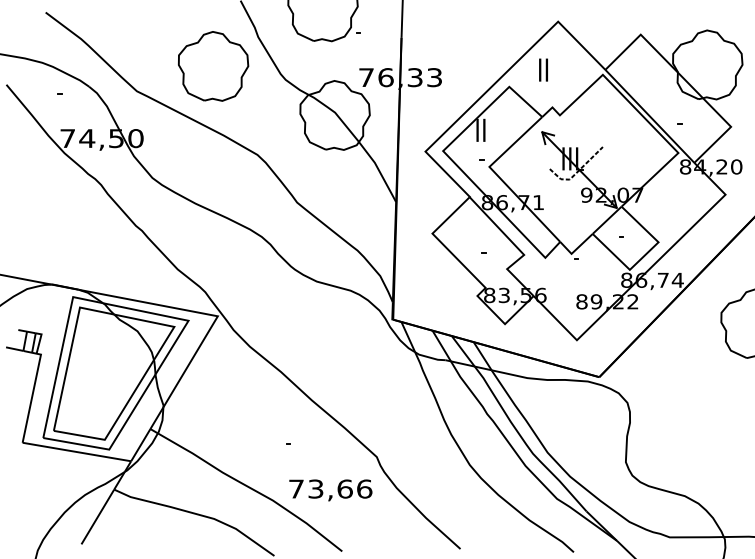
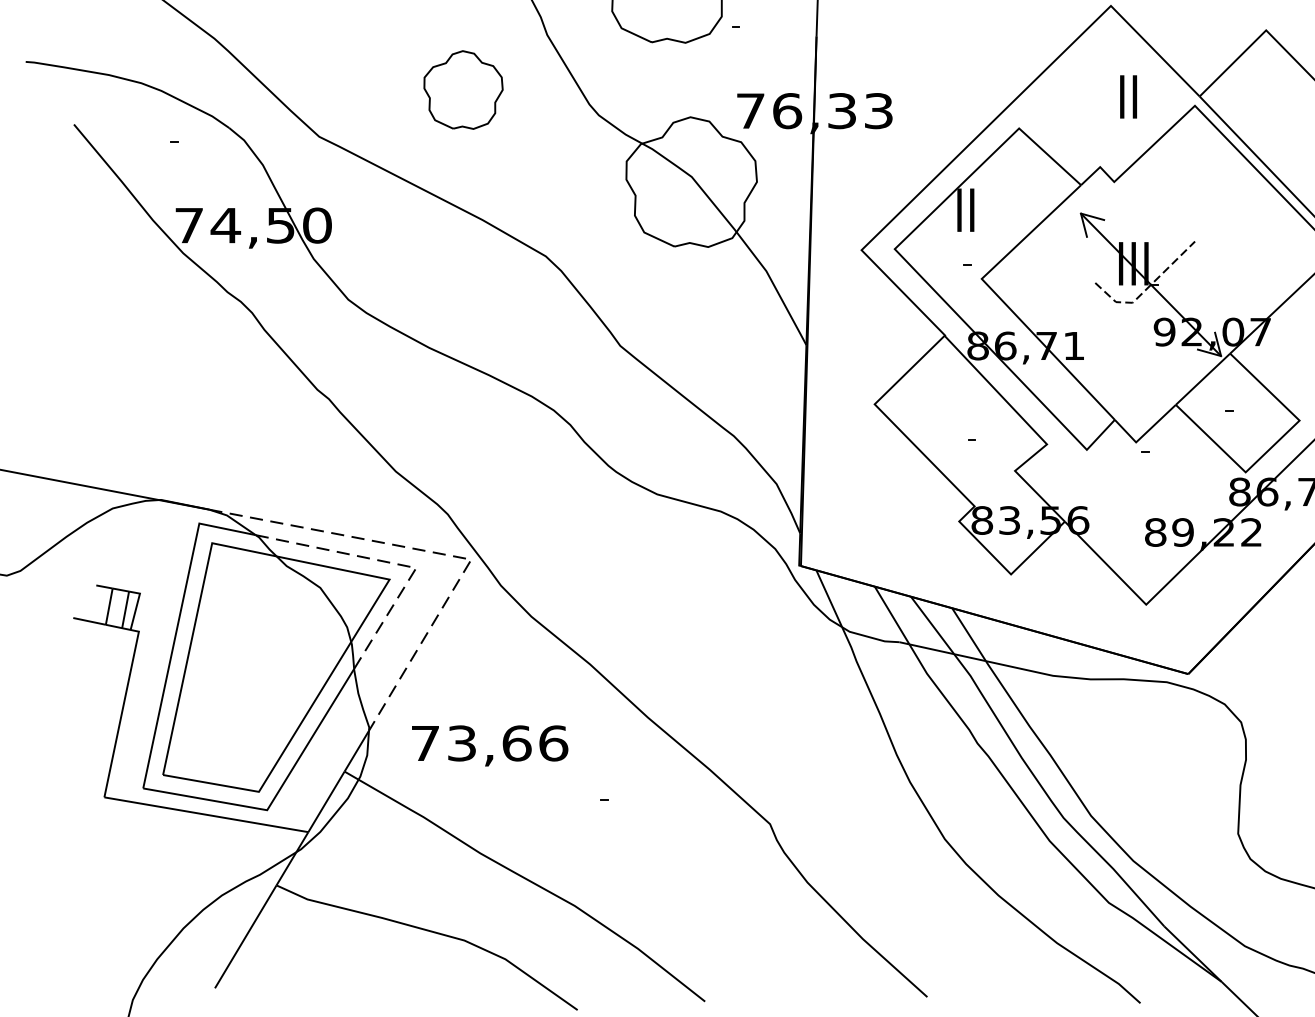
part: (213, 66) -> (463, 90), size x0.6
text: (543, 69) -> (1128, 95), moved
line: (201, 313) -> (440, 554), solid -> dashed
line: (177, 318) -> (395, 563), solid -> dashed
text: (330, 490) -> (489, 746), moved

